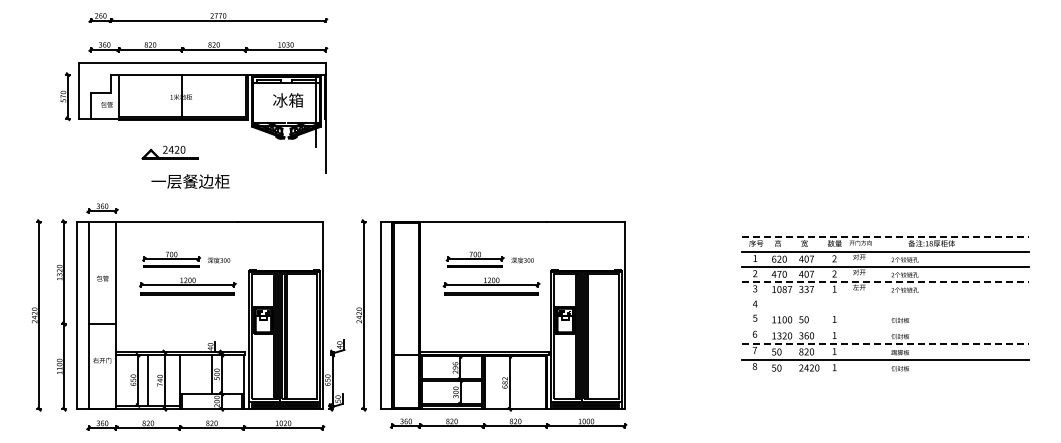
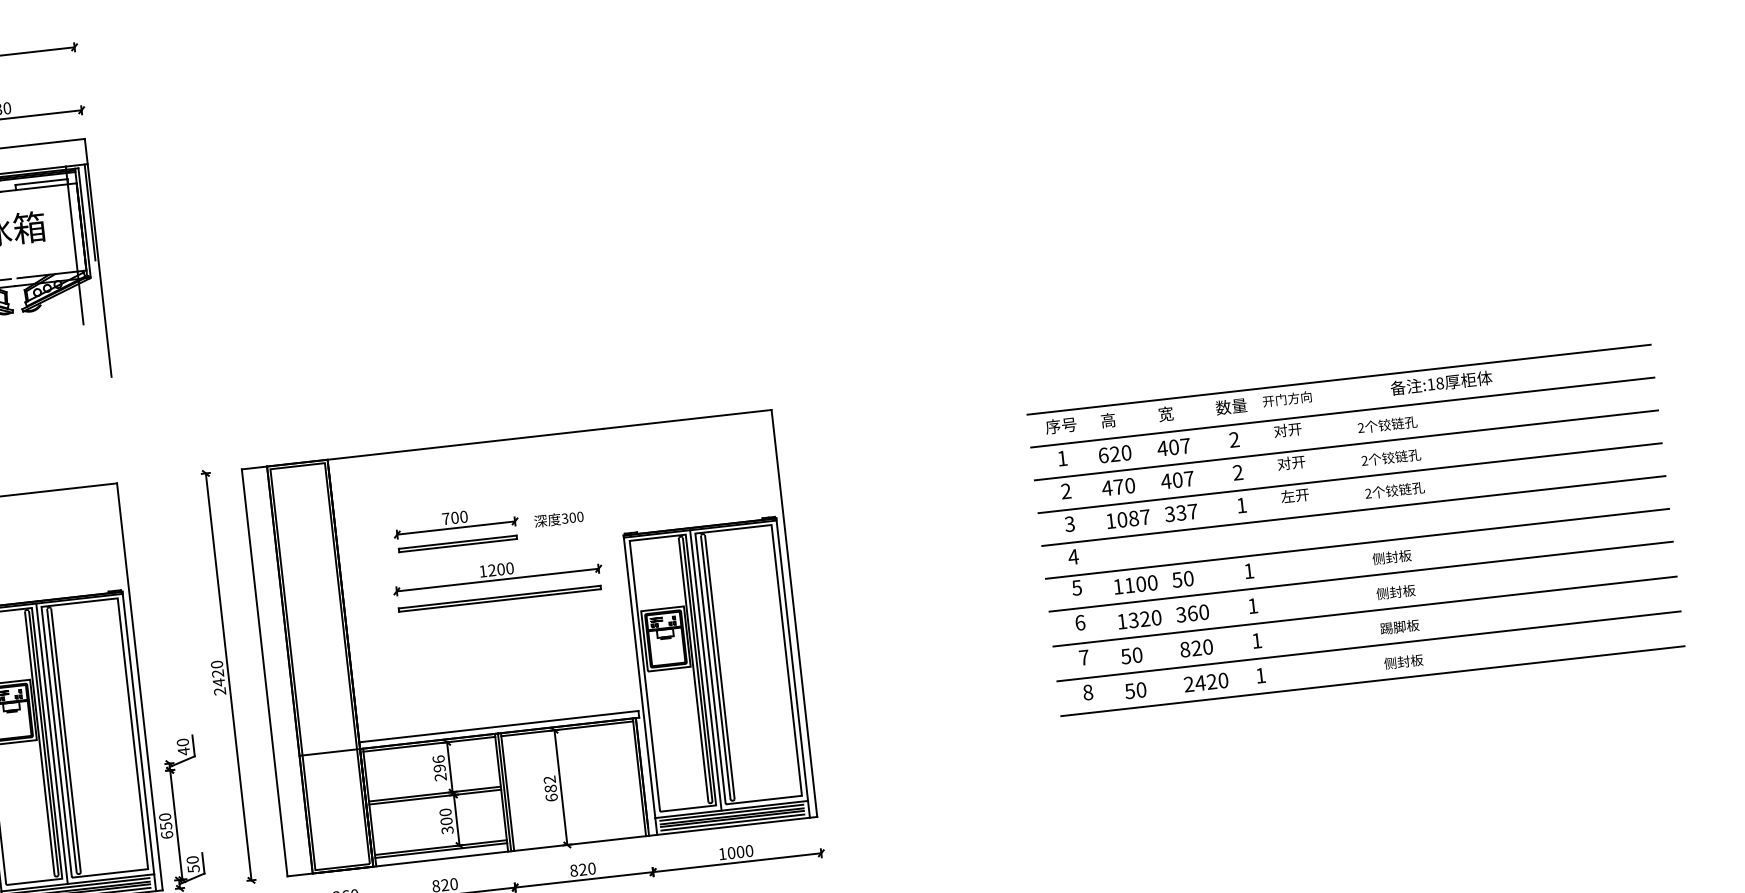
line: (885, 236) -> (1339, 379), dashed -> solid
line: (885, 282) -> (1350, 478), dashed -> solid
line: (885, 297) -> (1354, 511), added
line: (885, 312) -> (1357, 543), added
line: (885, 327) -> (1361, 576), added
line: (885, 343) -> (1365, 610), dashed -> solid
line: (885, 375) -> (1373, 680), added

